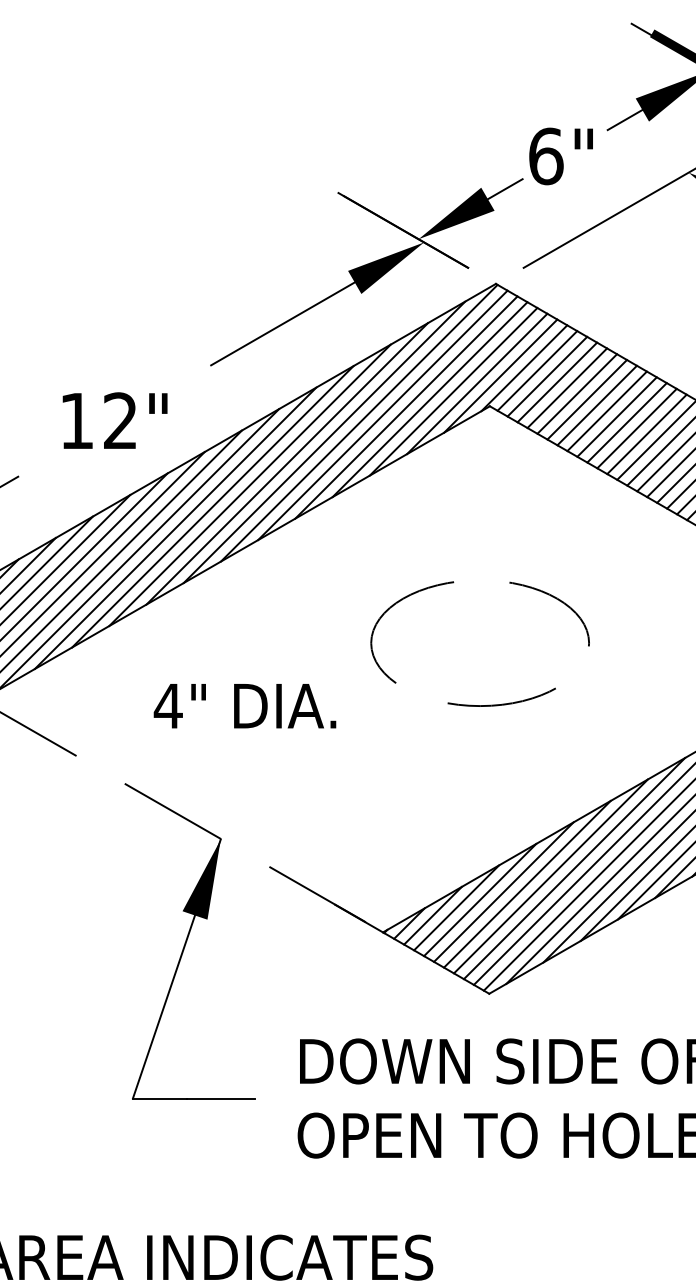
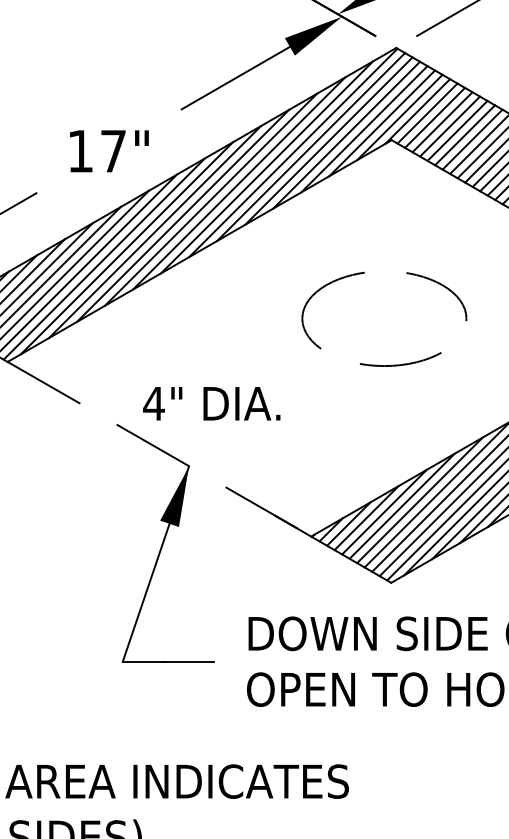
text: (120, 420) -> (113, 150), 12" -> 17"
text: (244, 706) -> (211, 404), moved

